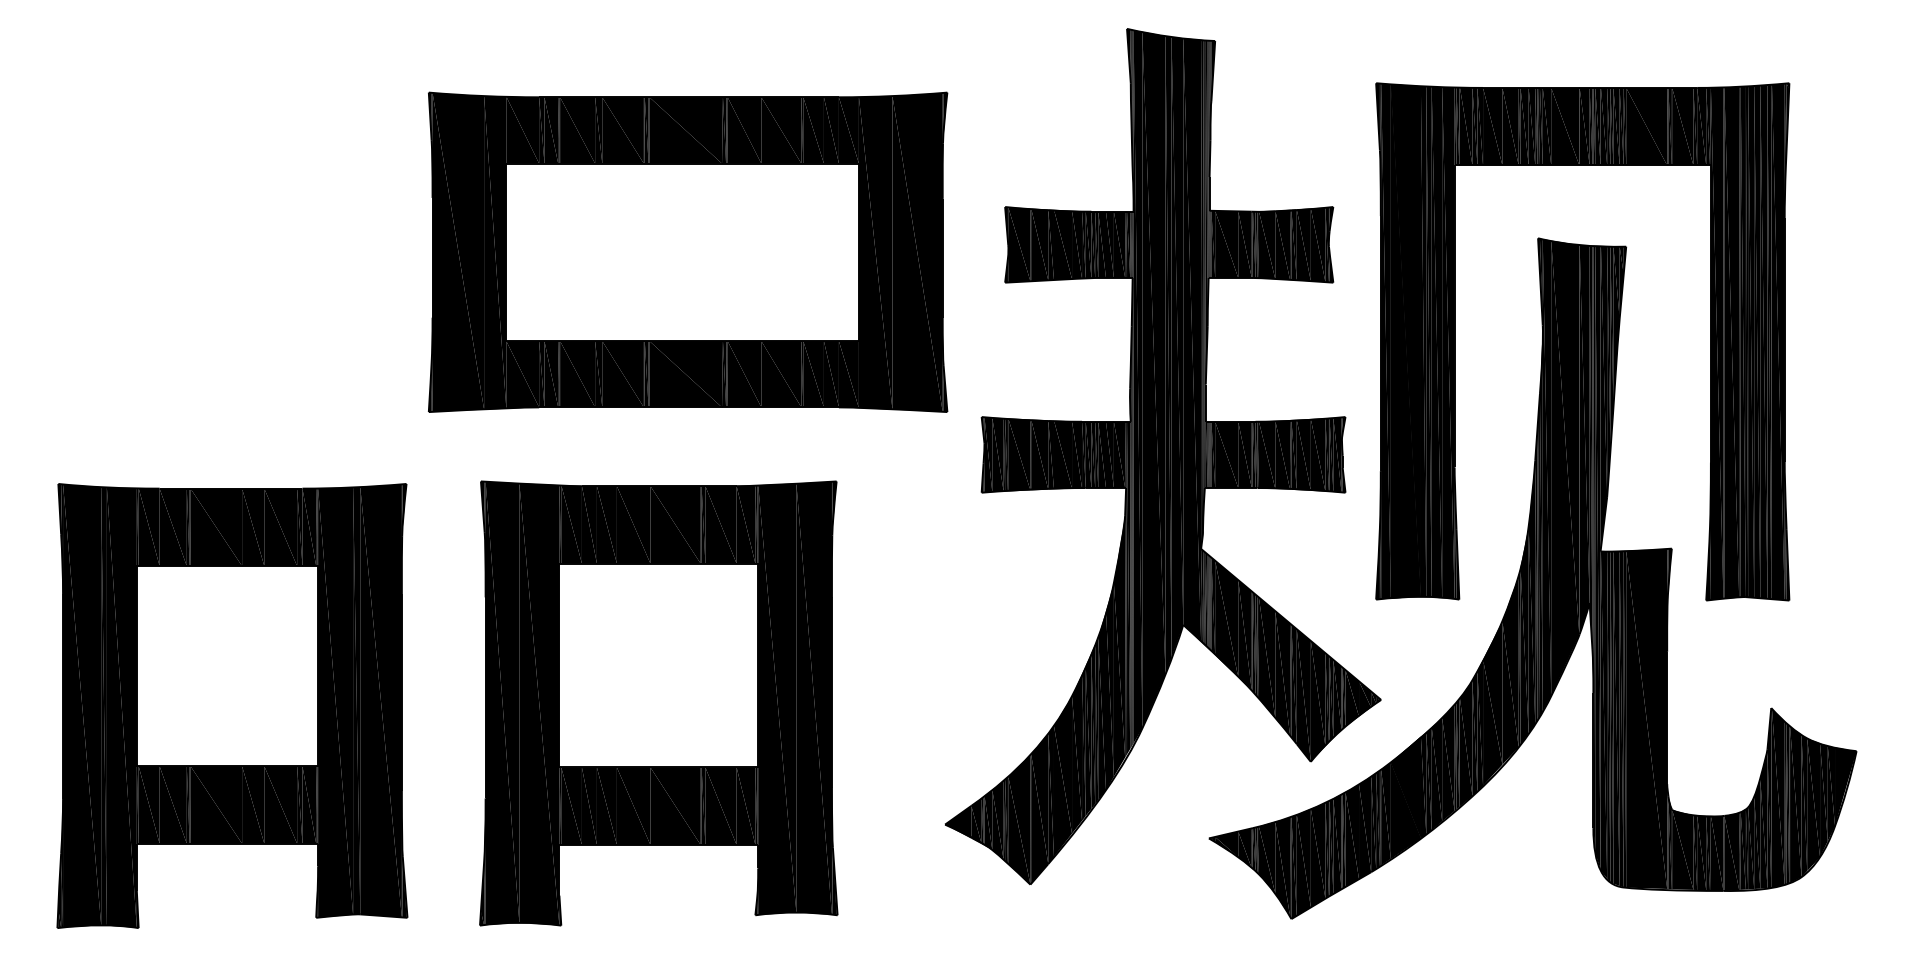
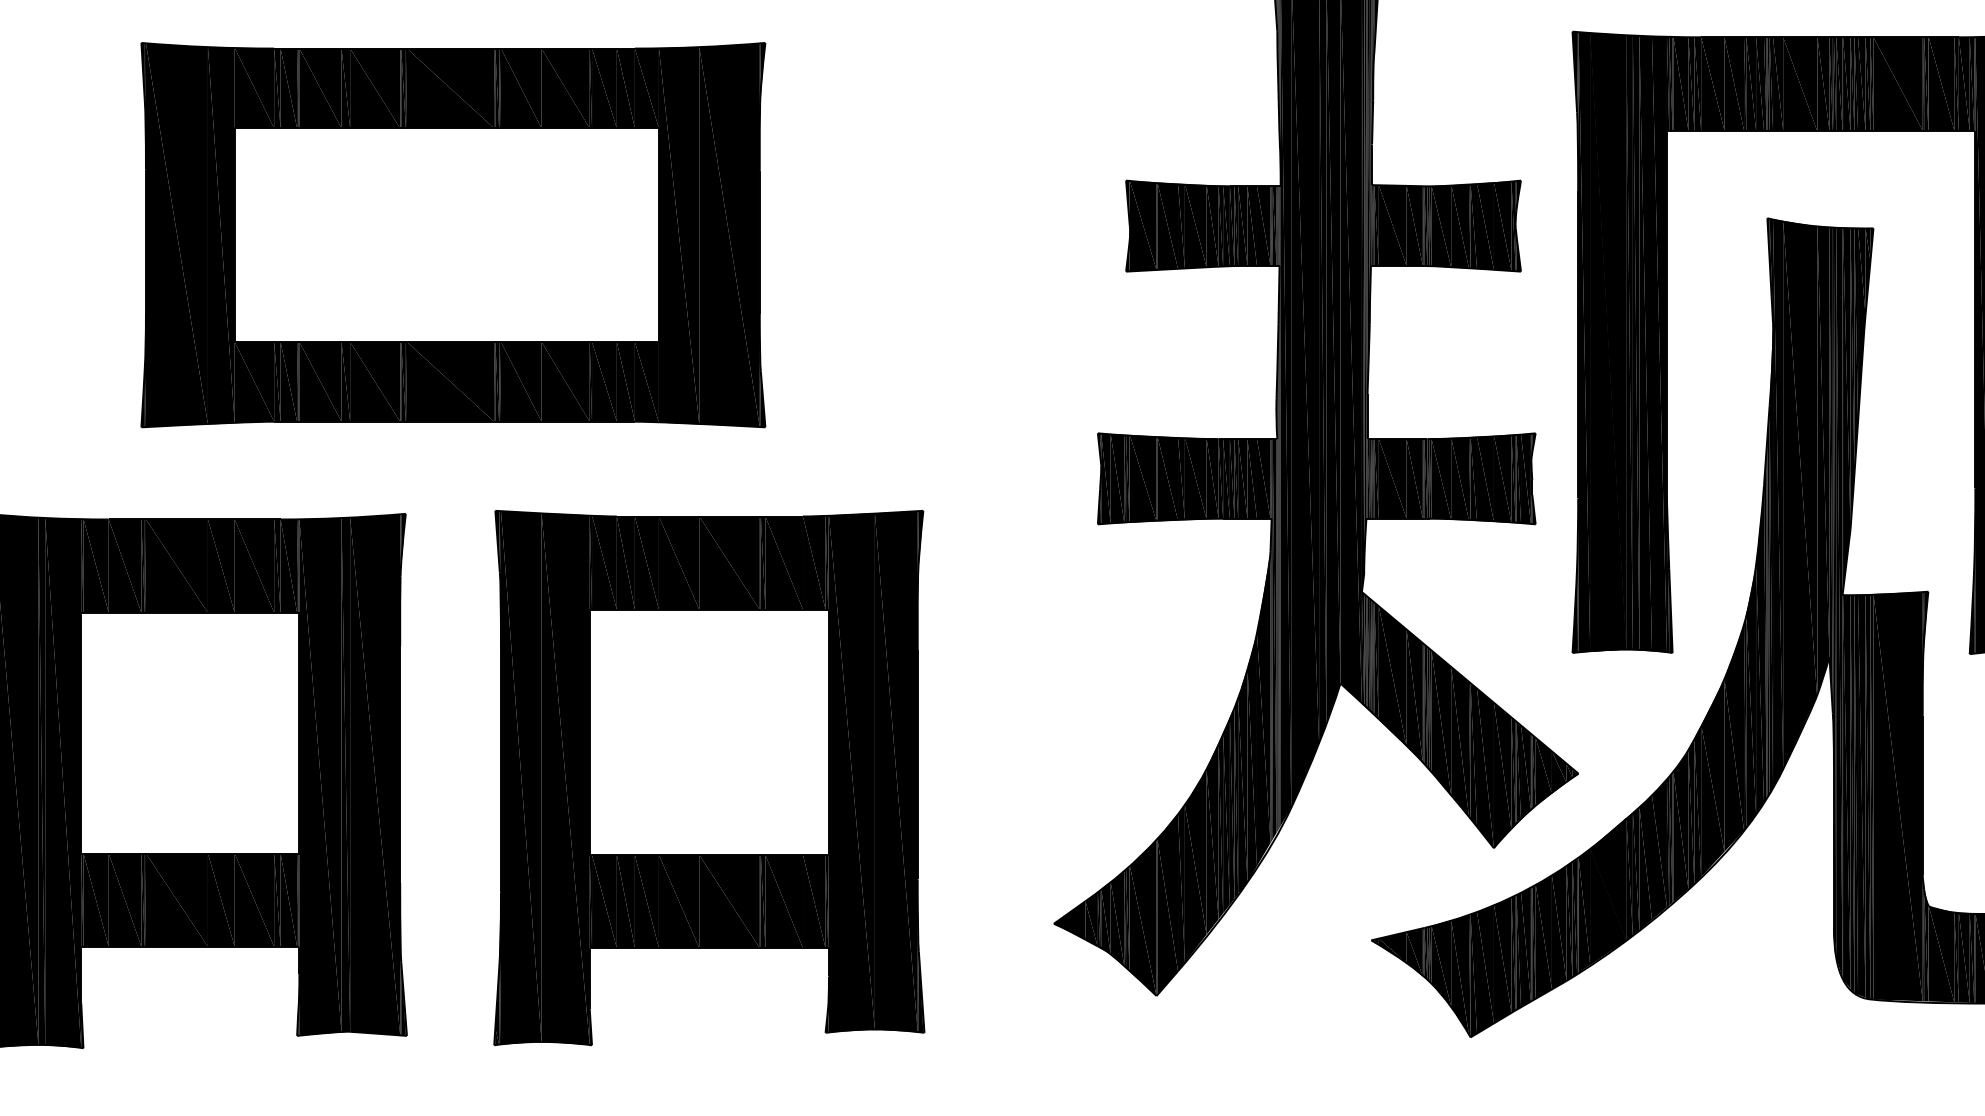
part: (688, 251) -> (453, 234), moved

